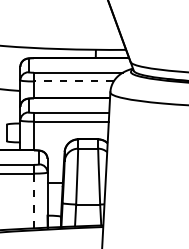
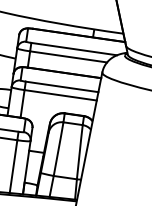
line: (73, 81) -> (68, 56), dashed -> solid
line: (33, 200) -> (13, 166), dashed -> solid

